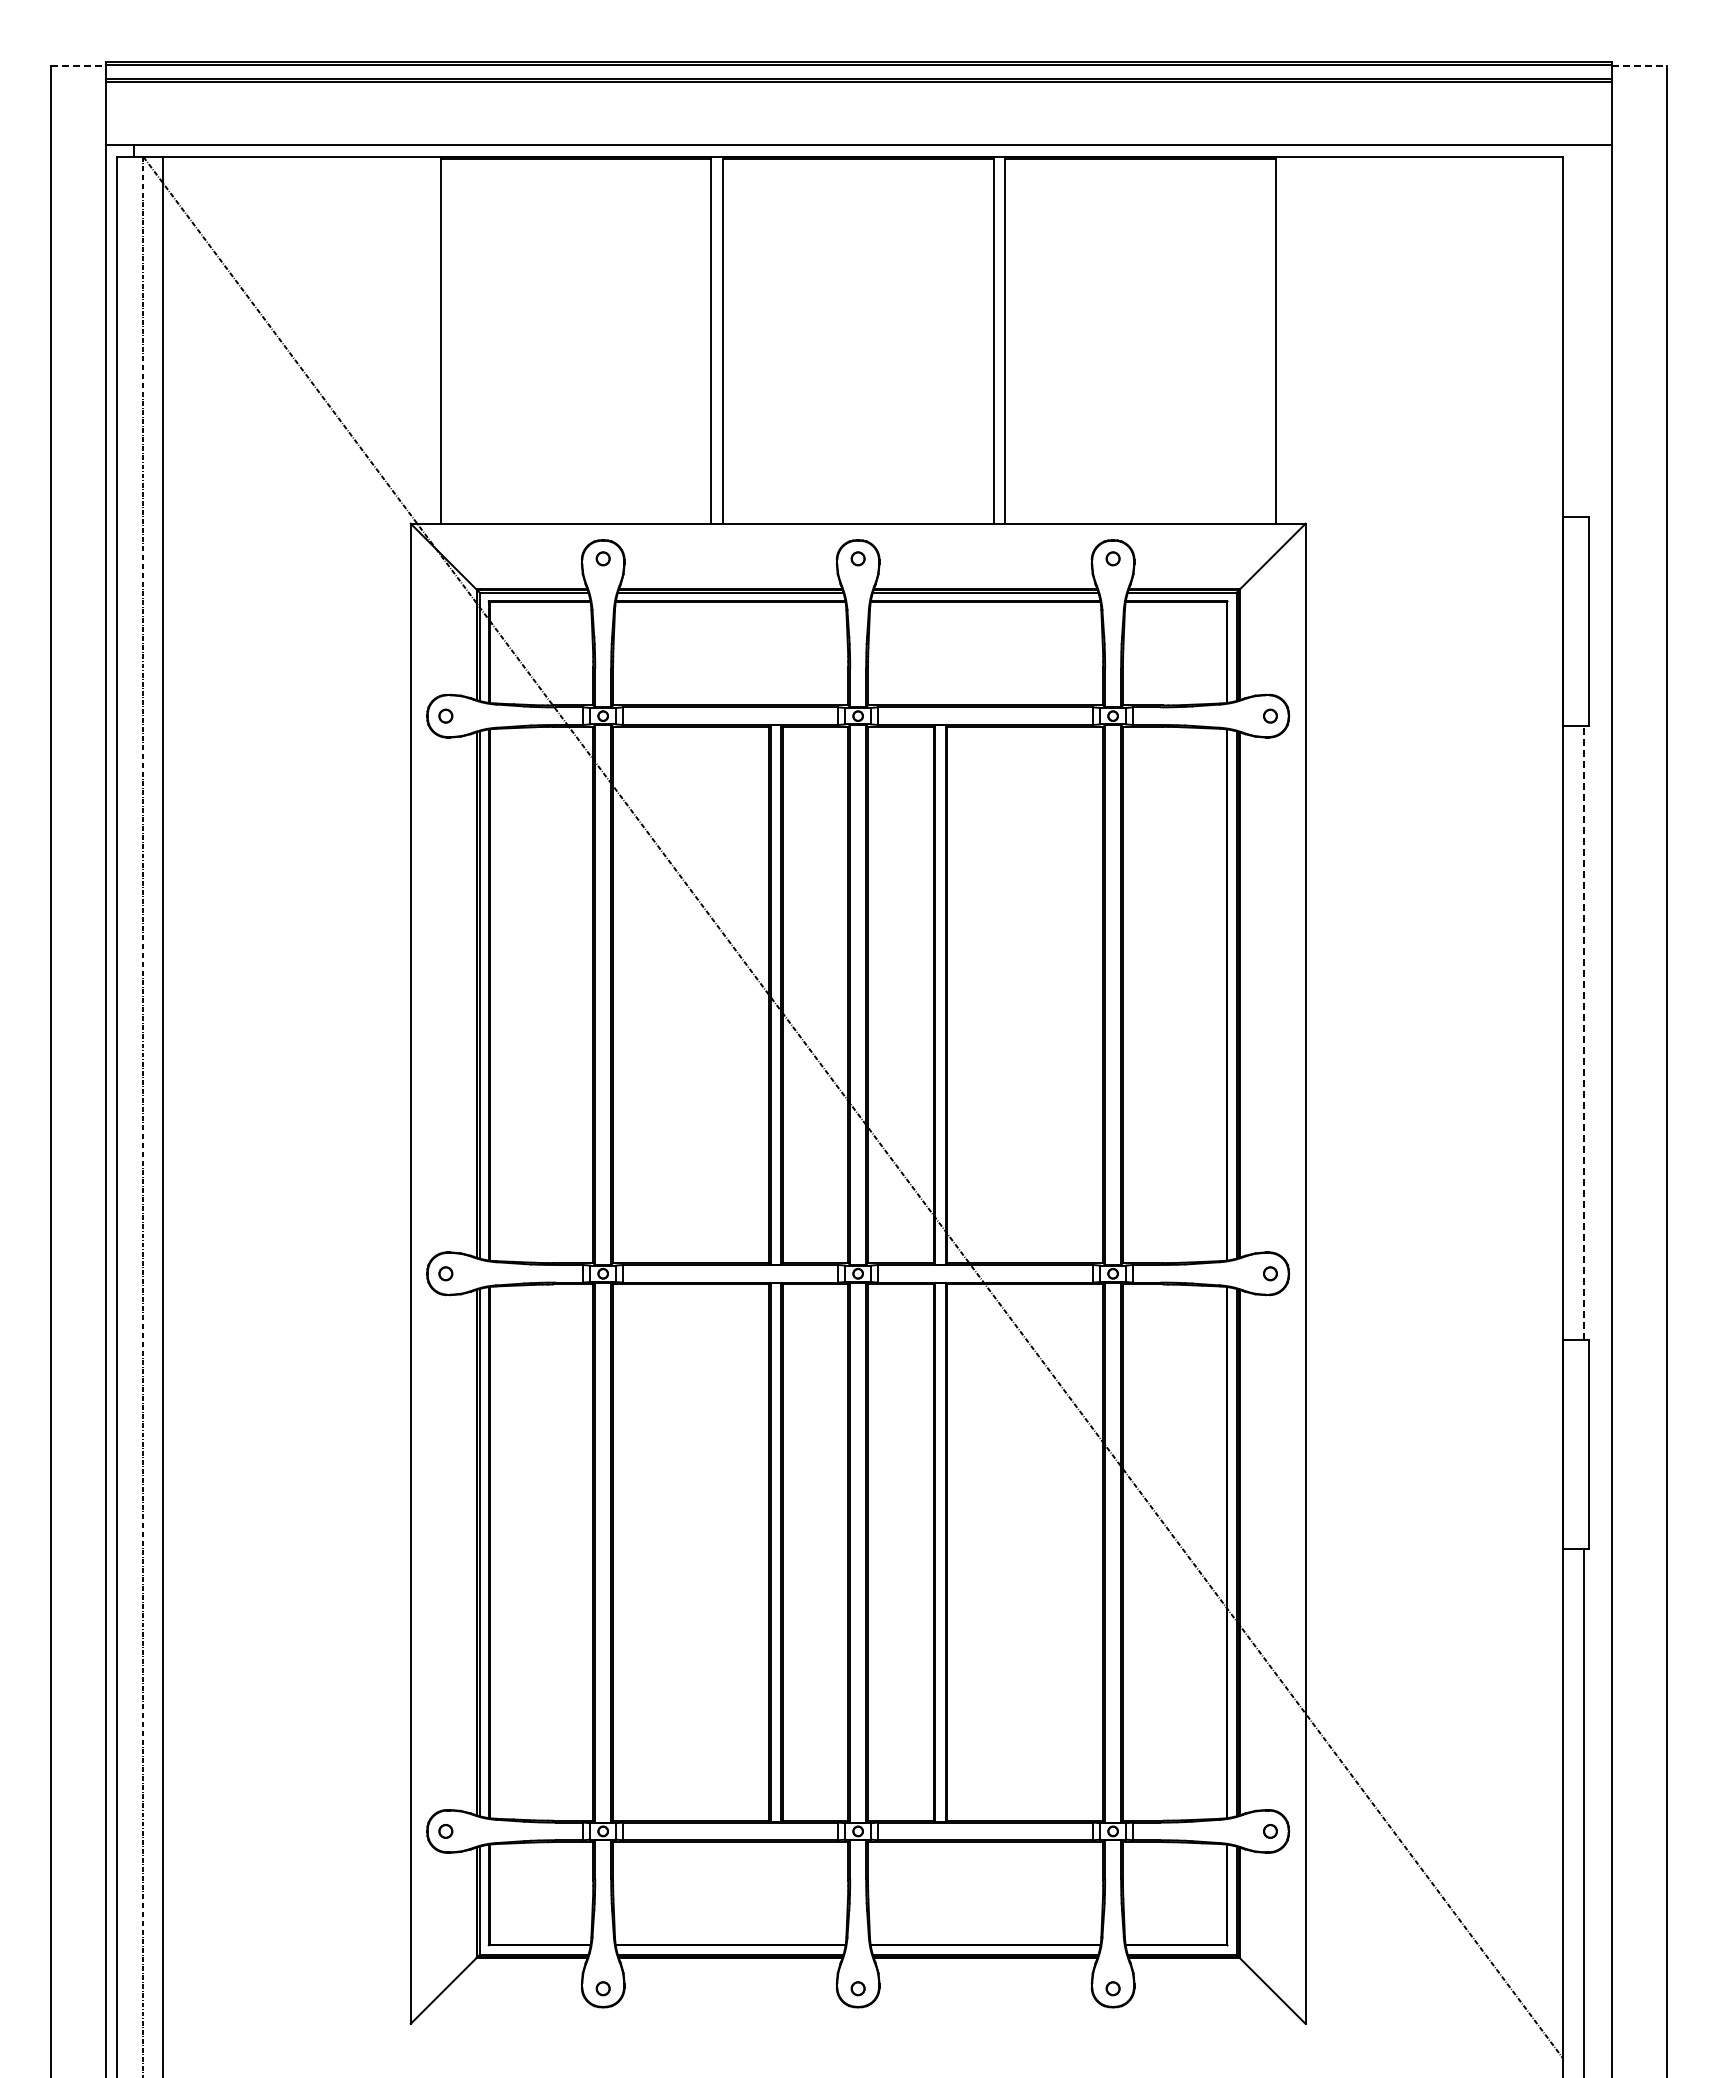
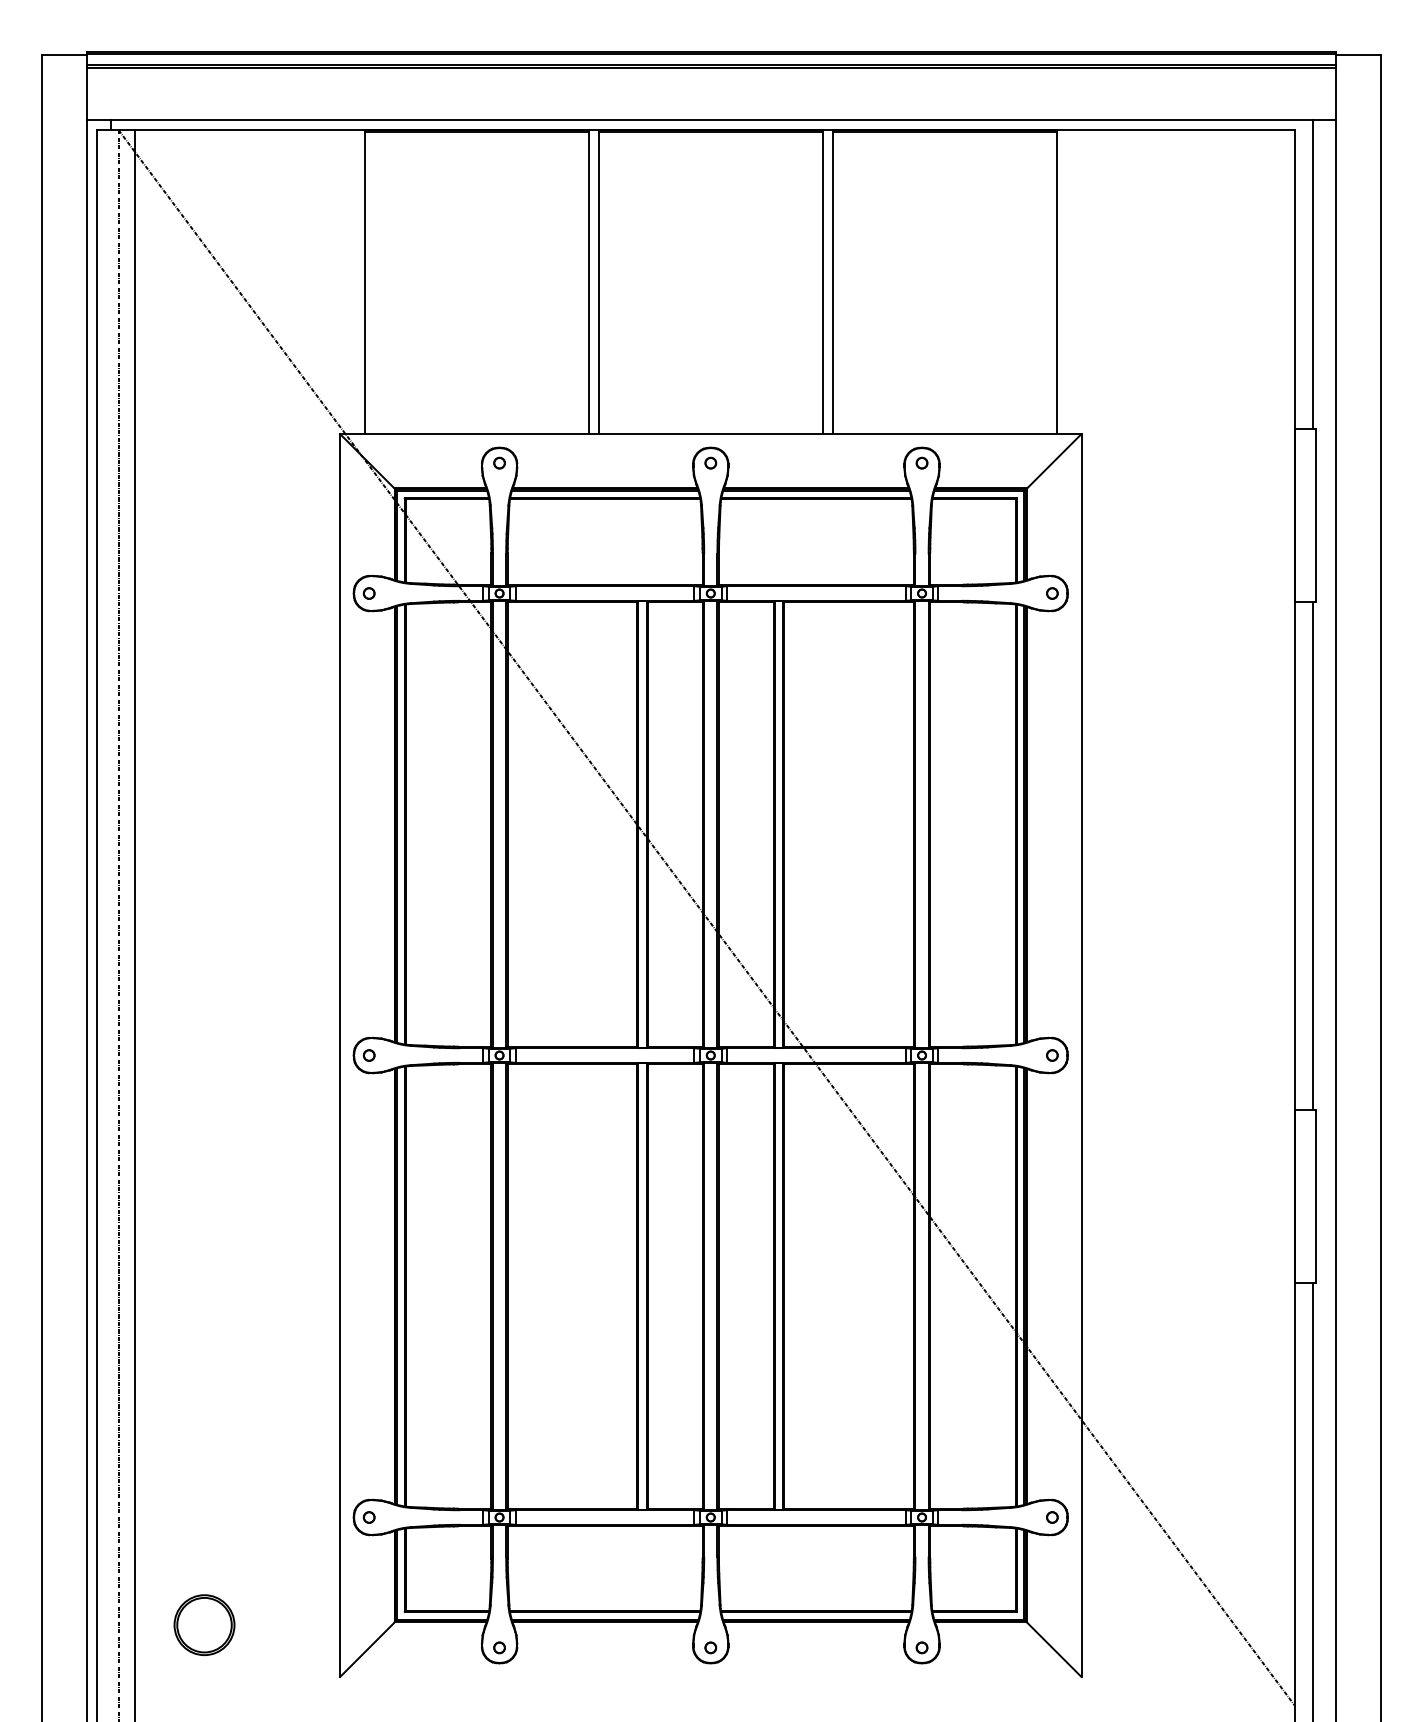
line: (78, 65) -> (64, 54), dashed -> solid
line: (1639, 65) -> (1358, 54), dashed -> solid
line: (1584, 330) -> (1312, 274), added
line: (1584, 1032) -> (1312, 855), dashed -> solid
part: (247, 1961) -> (204, 1625), added

